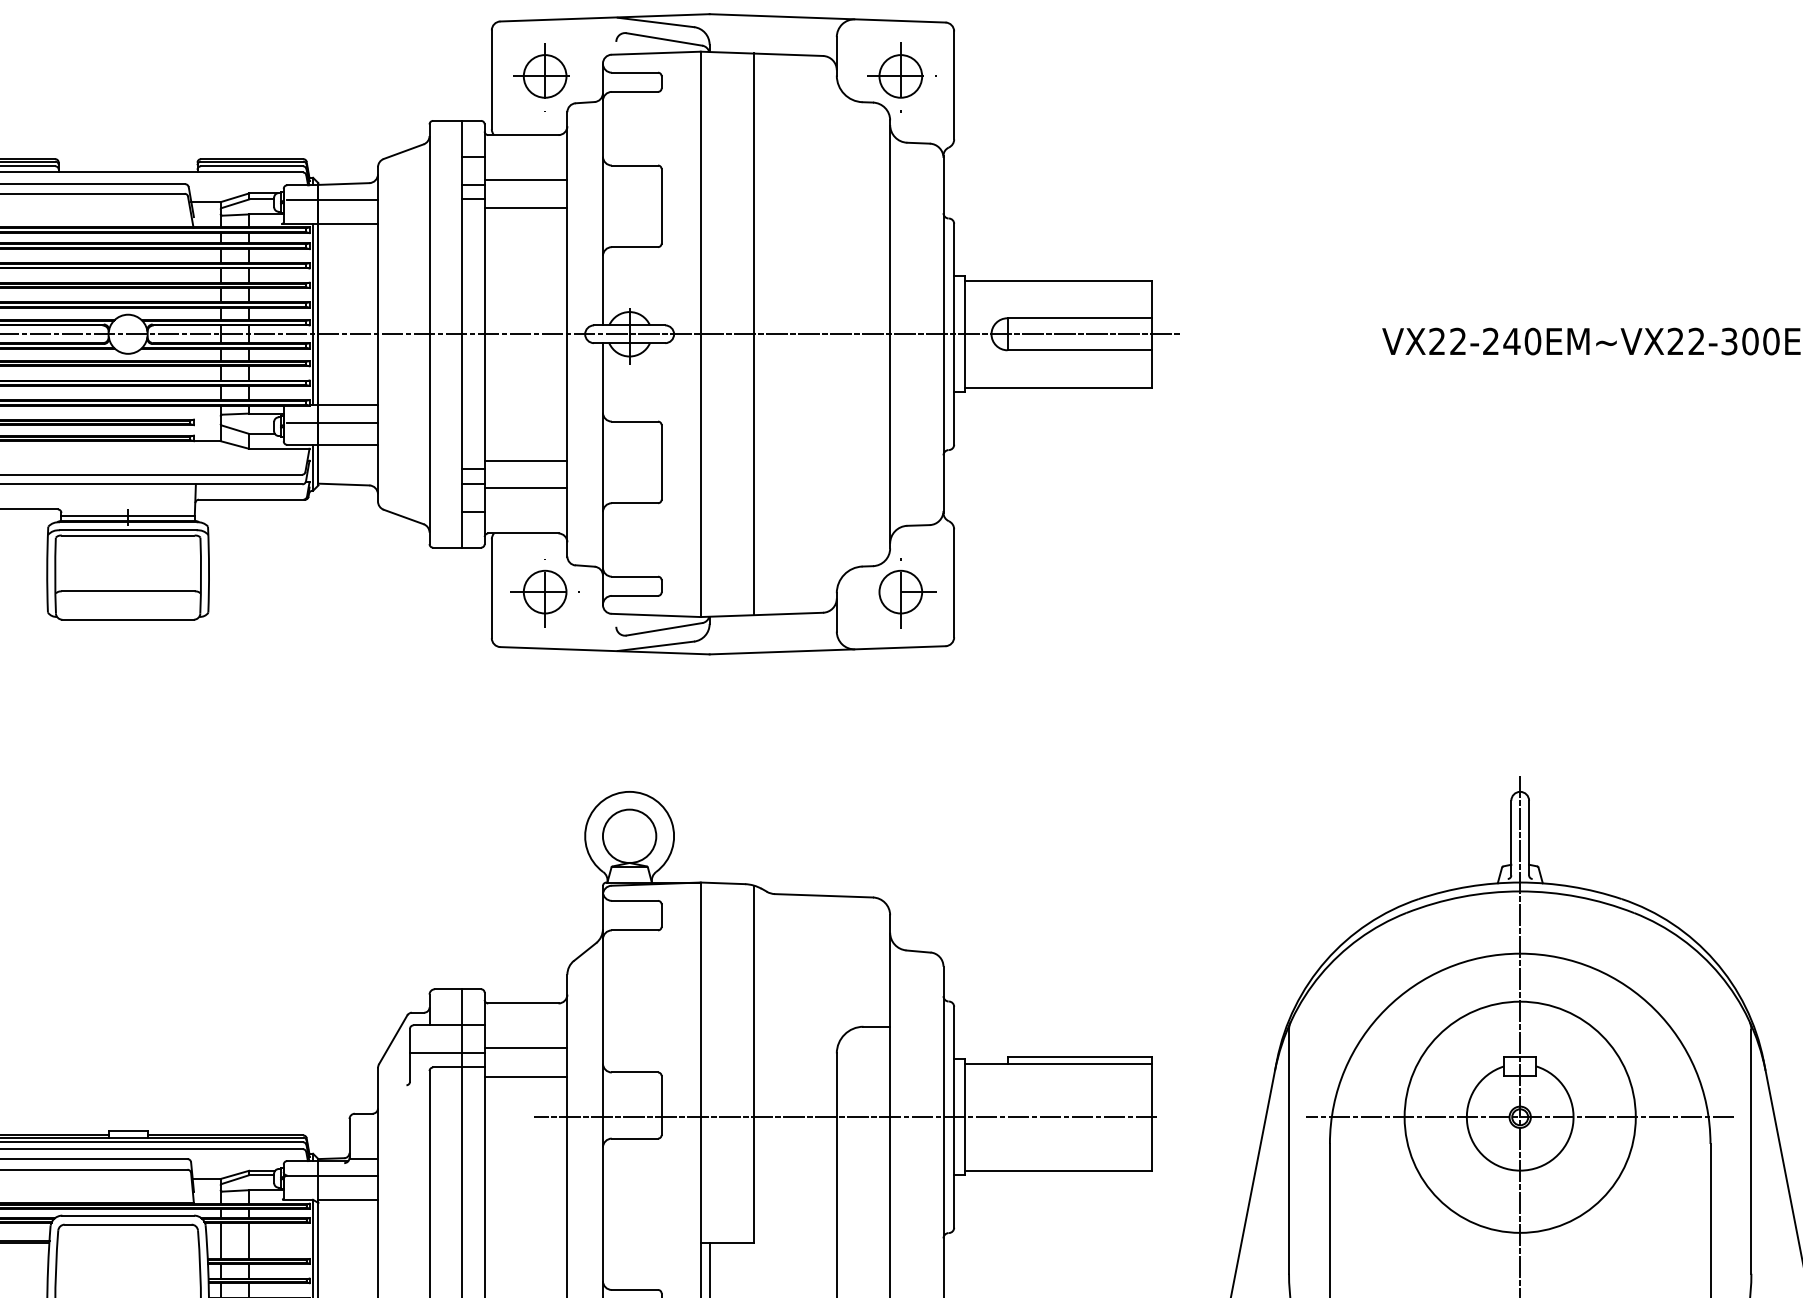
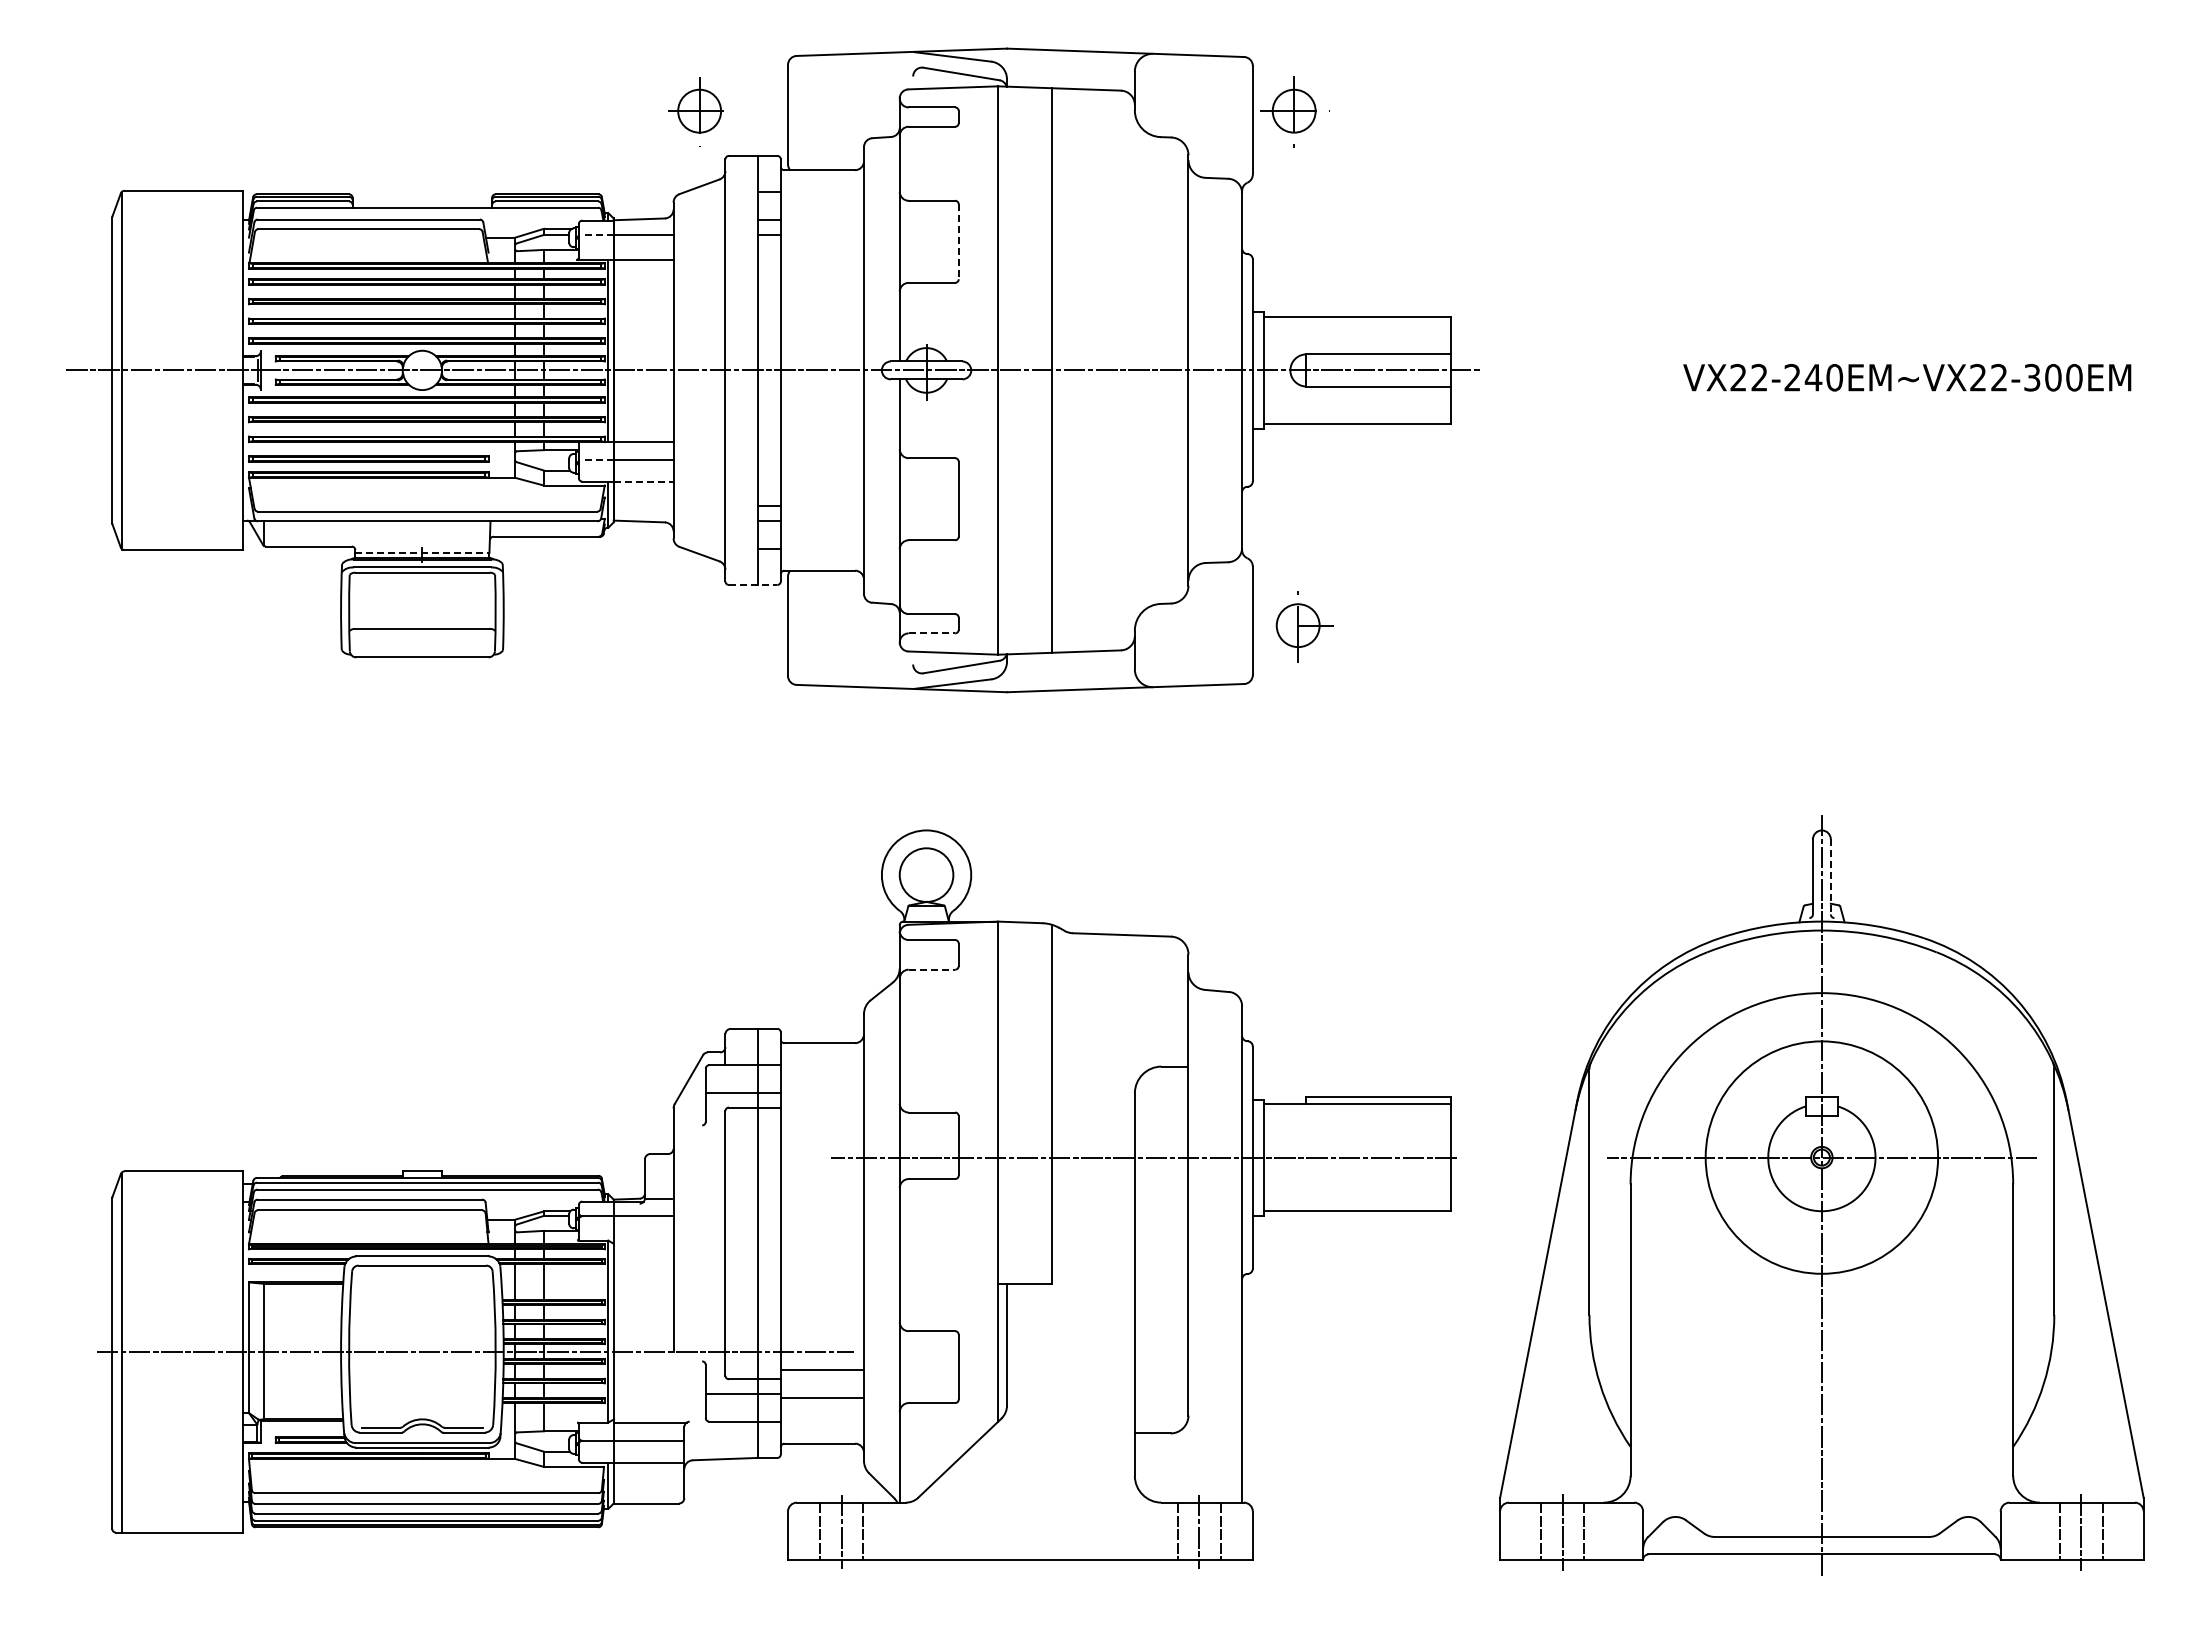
part: (541, 76) -> (695, 111), moved
part: (901, 76) -> (1294, 111), moved
line: (525, 180) -> (821, 215), removed
line: (303, 200) -> (598, 235), solid -> dashed
line: (661, 207) -> (958, 242), solid -> dashed
line: (525, 208) -> (821, 243), removed
line: (303, 422) -> (598, 459), solid -> dashed
line: (348, 444) -> (643, 481), solid -> dashed
line: (525, 460) -> (821, 497), removed
line: (525, 488) -> (821, 525), removed
line: (128, 515) -> (422, 552), solid -> dashed
line: (457, 547) -> (753, 584), solid -> dashed
part: (907, 592) -> (1304, 626), moved
part: (545, 593) -> (841, 631), removed
line: (635, 595) -> (932, 633), solid -> dashed
line: (1528, 837) -> (1830, 876), solid -> dashed
line: (635, 930) -> (932, 969), solid -> dashed
line: (525, 1048) -> (821, 1088), removed
line: (525, 1076) -> (821, 1116), removed
line: (348, 1199) -> (643, 1240), removed

